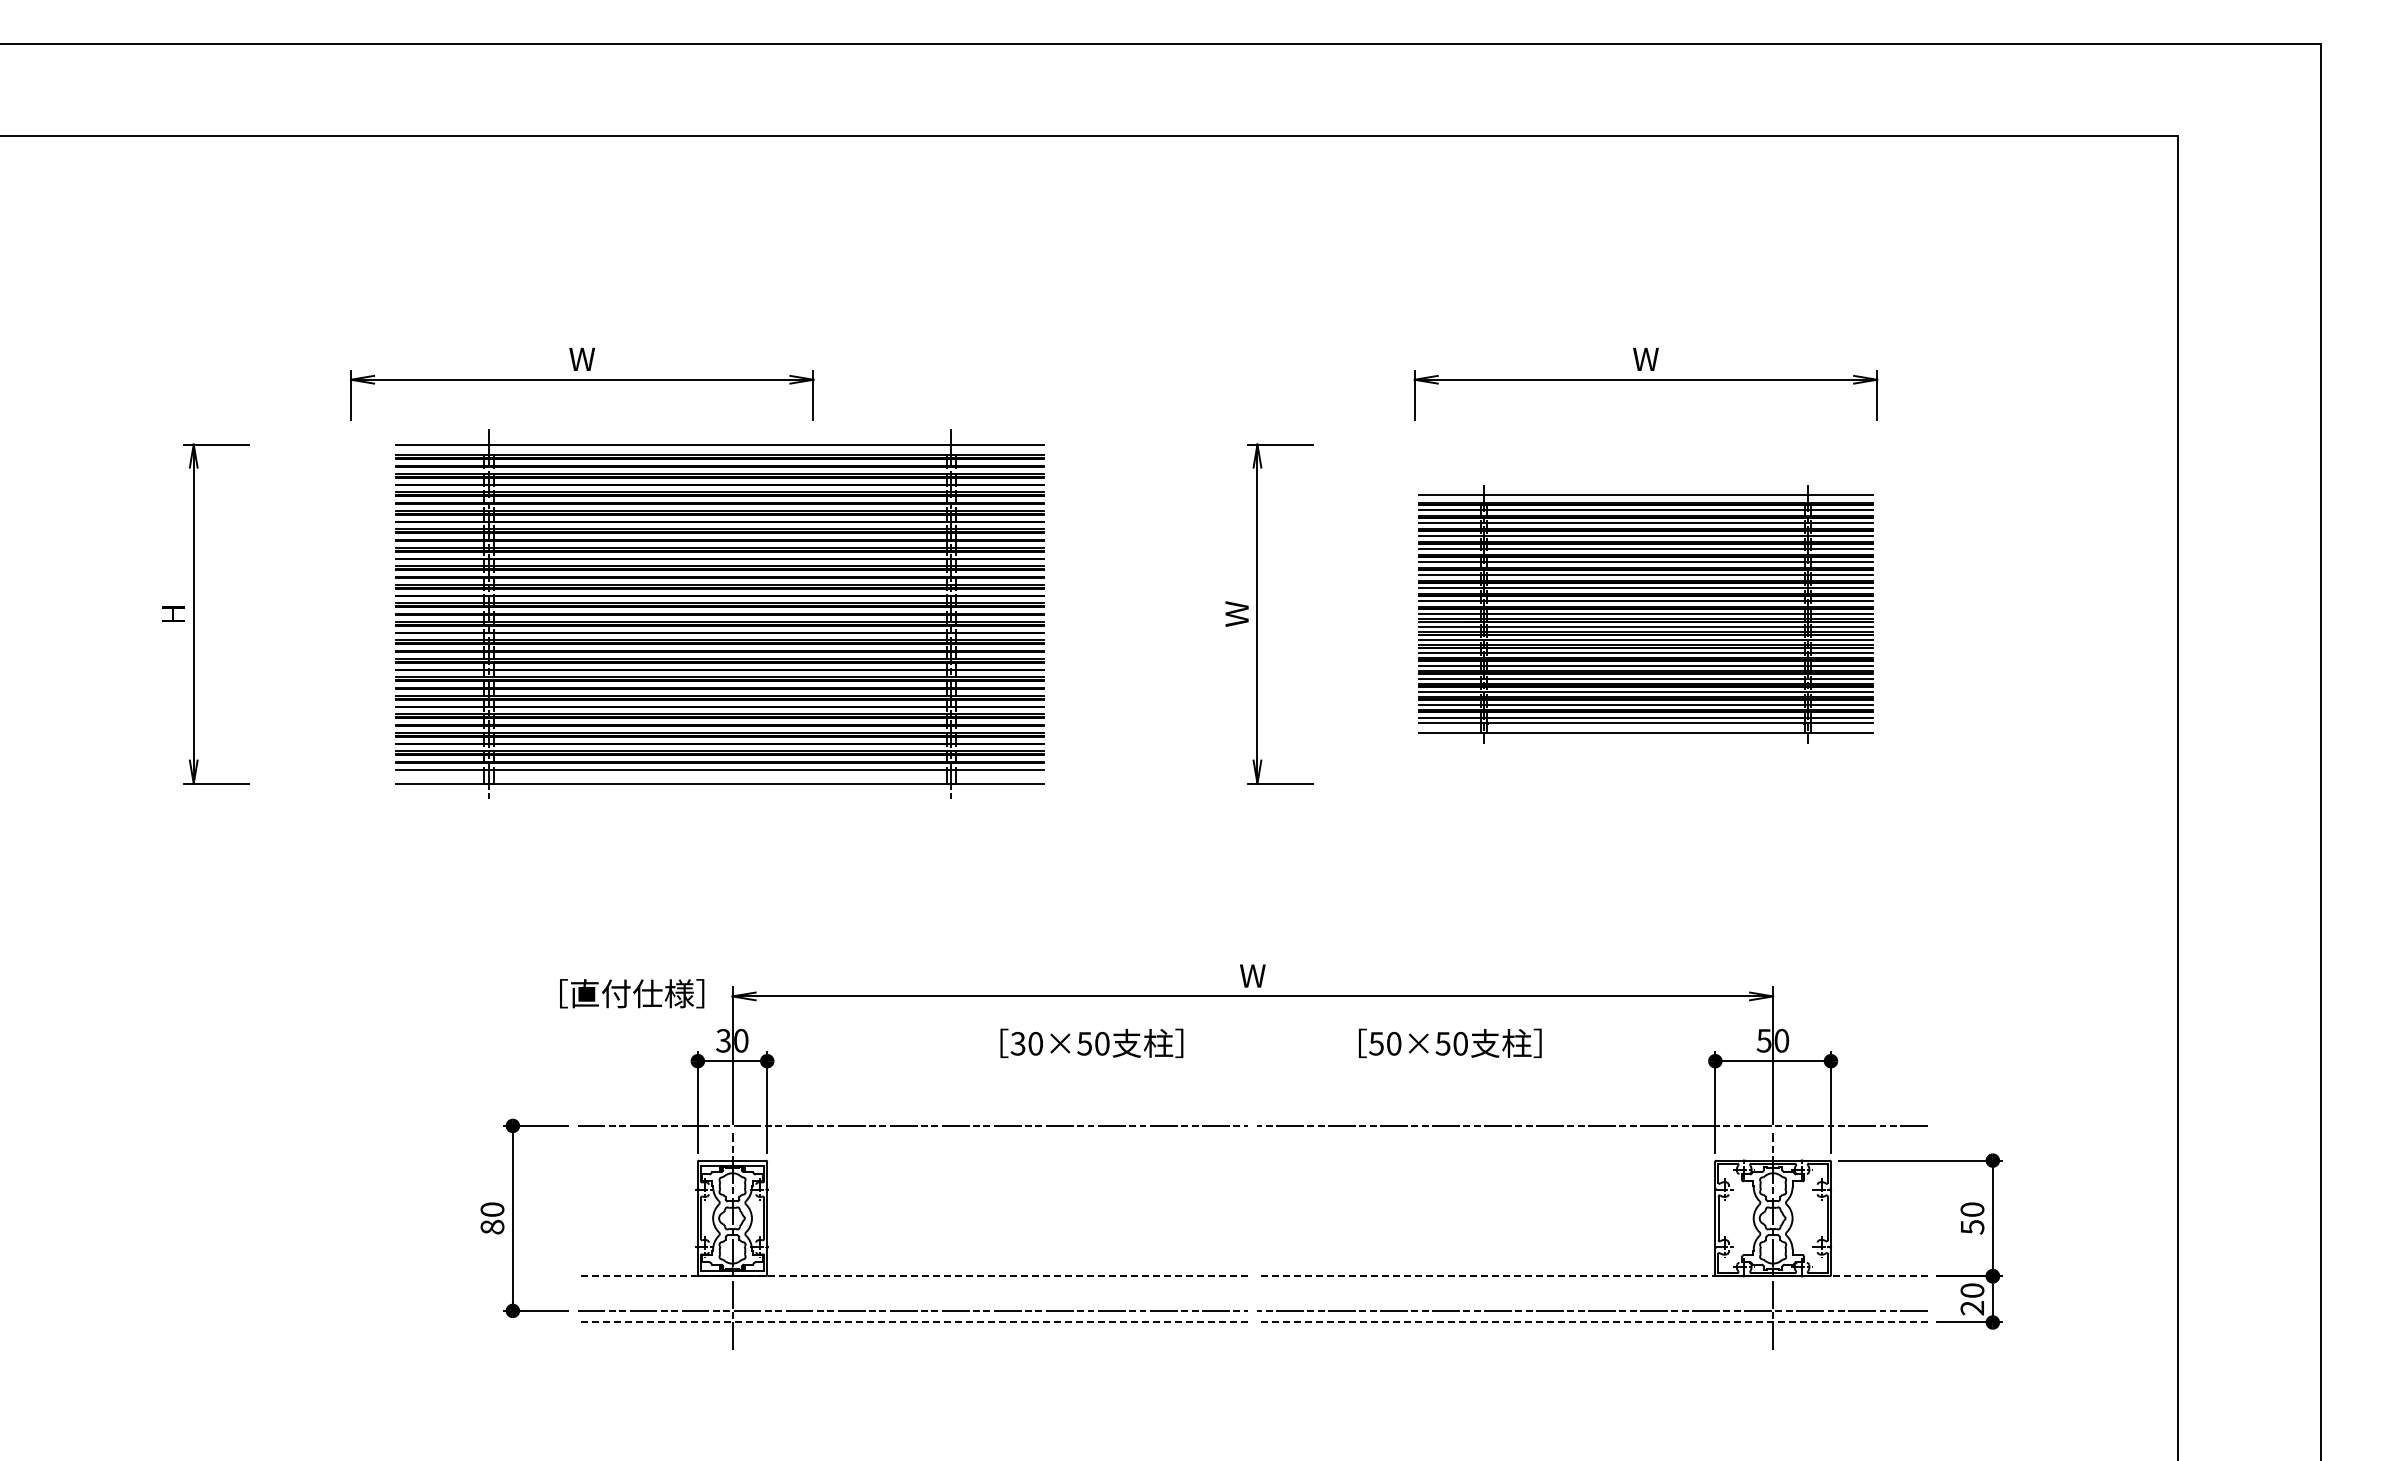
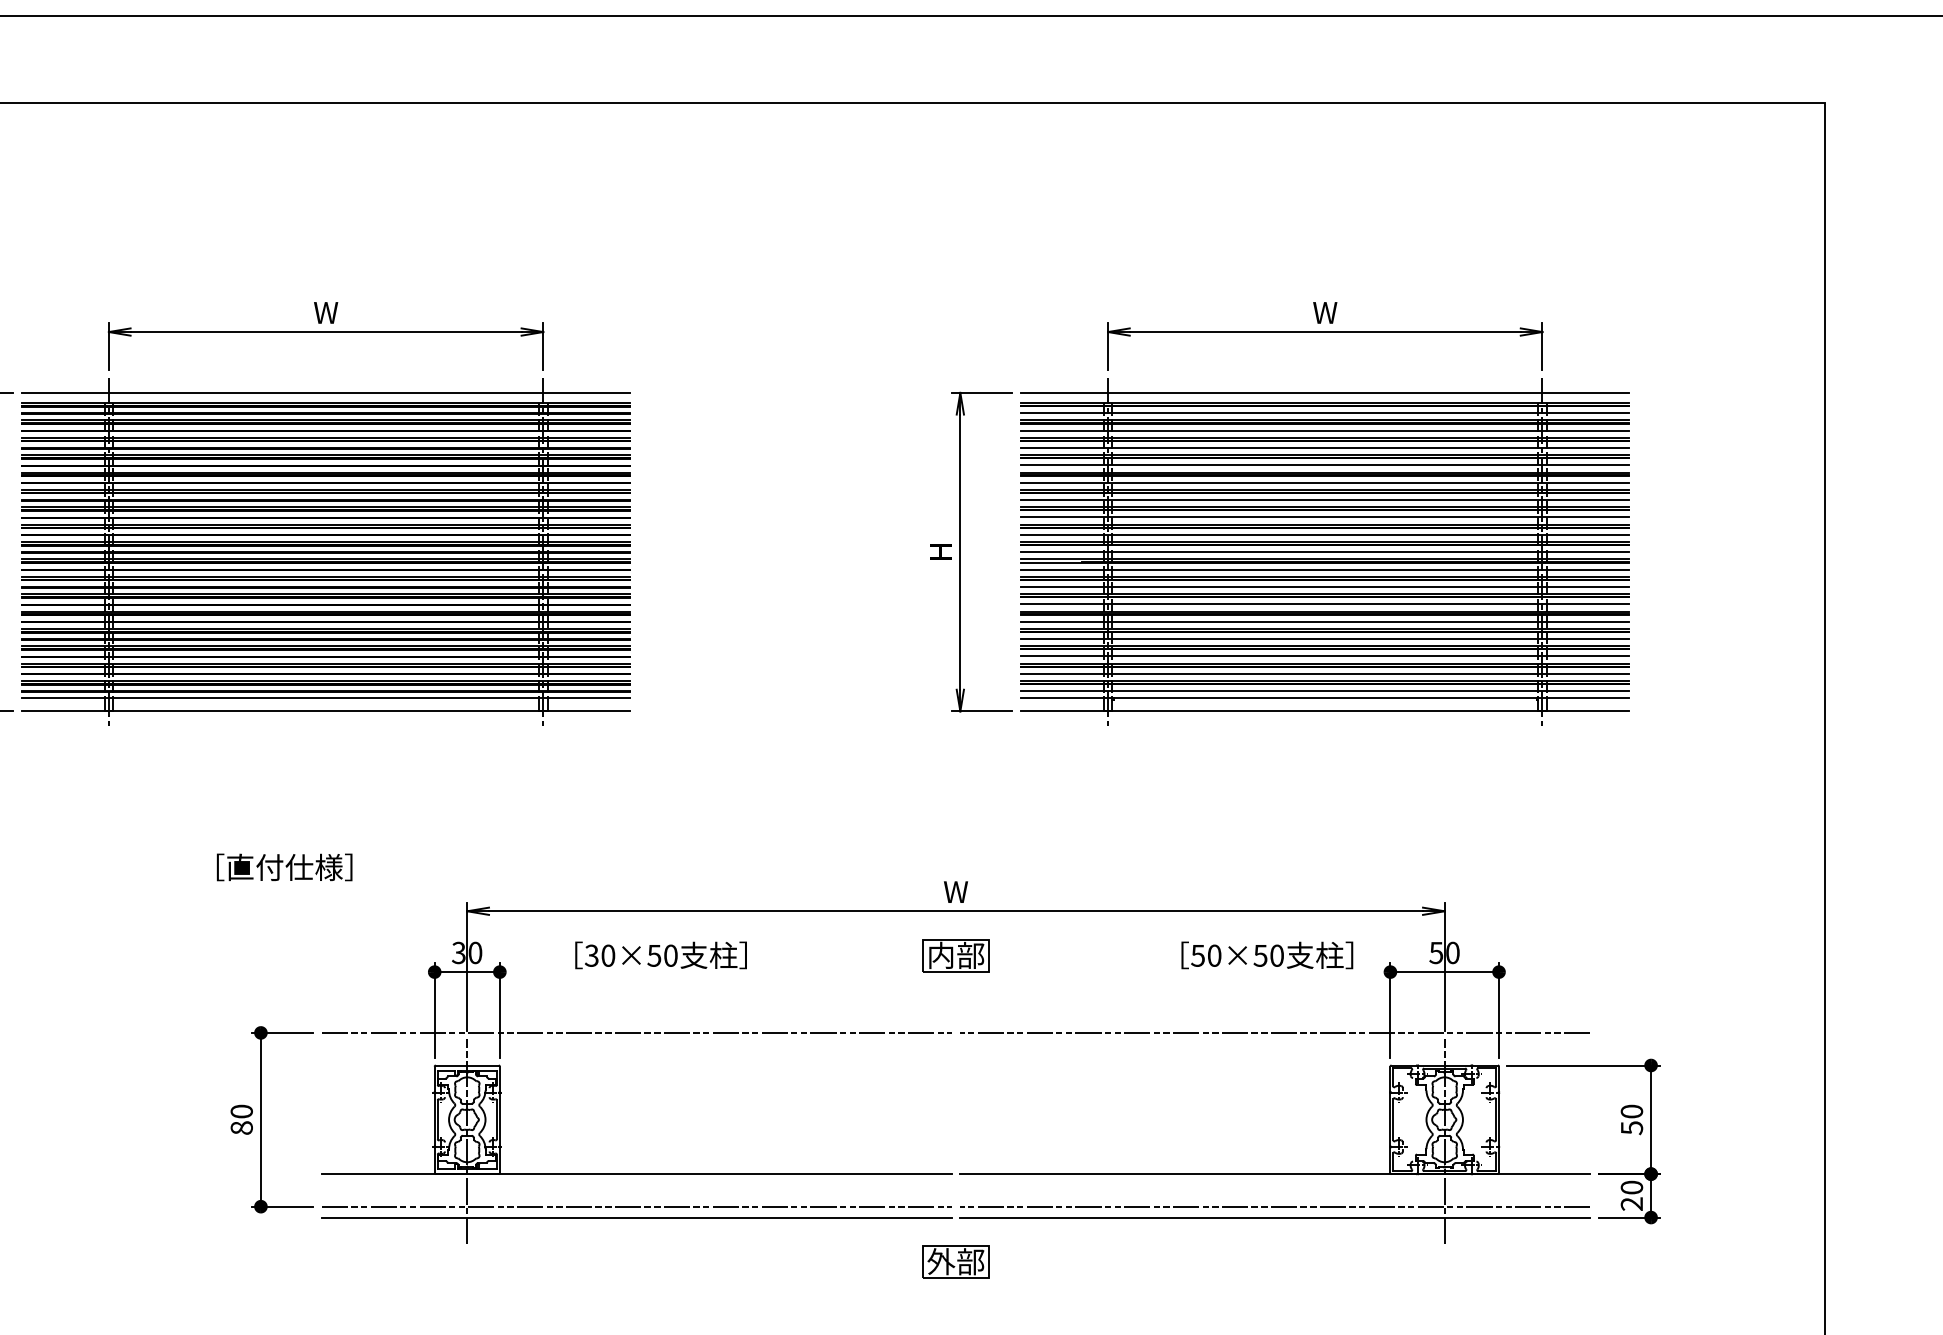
part: (719, 613) -> (325, 551), moved
text: (1236, 613) -> (940, 551), W -> H
part: (1645, 613) -> (1324, 551), size x1.43
text: (632, 993) -> (285, 867), moved
text: (1091, 1042) -> (660, 954), moved
text: (1450, 1042) -> (1267, 954), moved
part: (1252, 1043) -> (955, 955), added
line: (912, 1276) -> (636, 1174), dashed -> solid
line: (1592, 1276) -> (1275, 1174), dashed -> solid
line: (912, 1322) -> (636, 1217), dashed -> solid
line: (1592, 1322) -> (1275, 1217), dashed -> solid
part: (1252, 1369) -> (955, 1261), added

